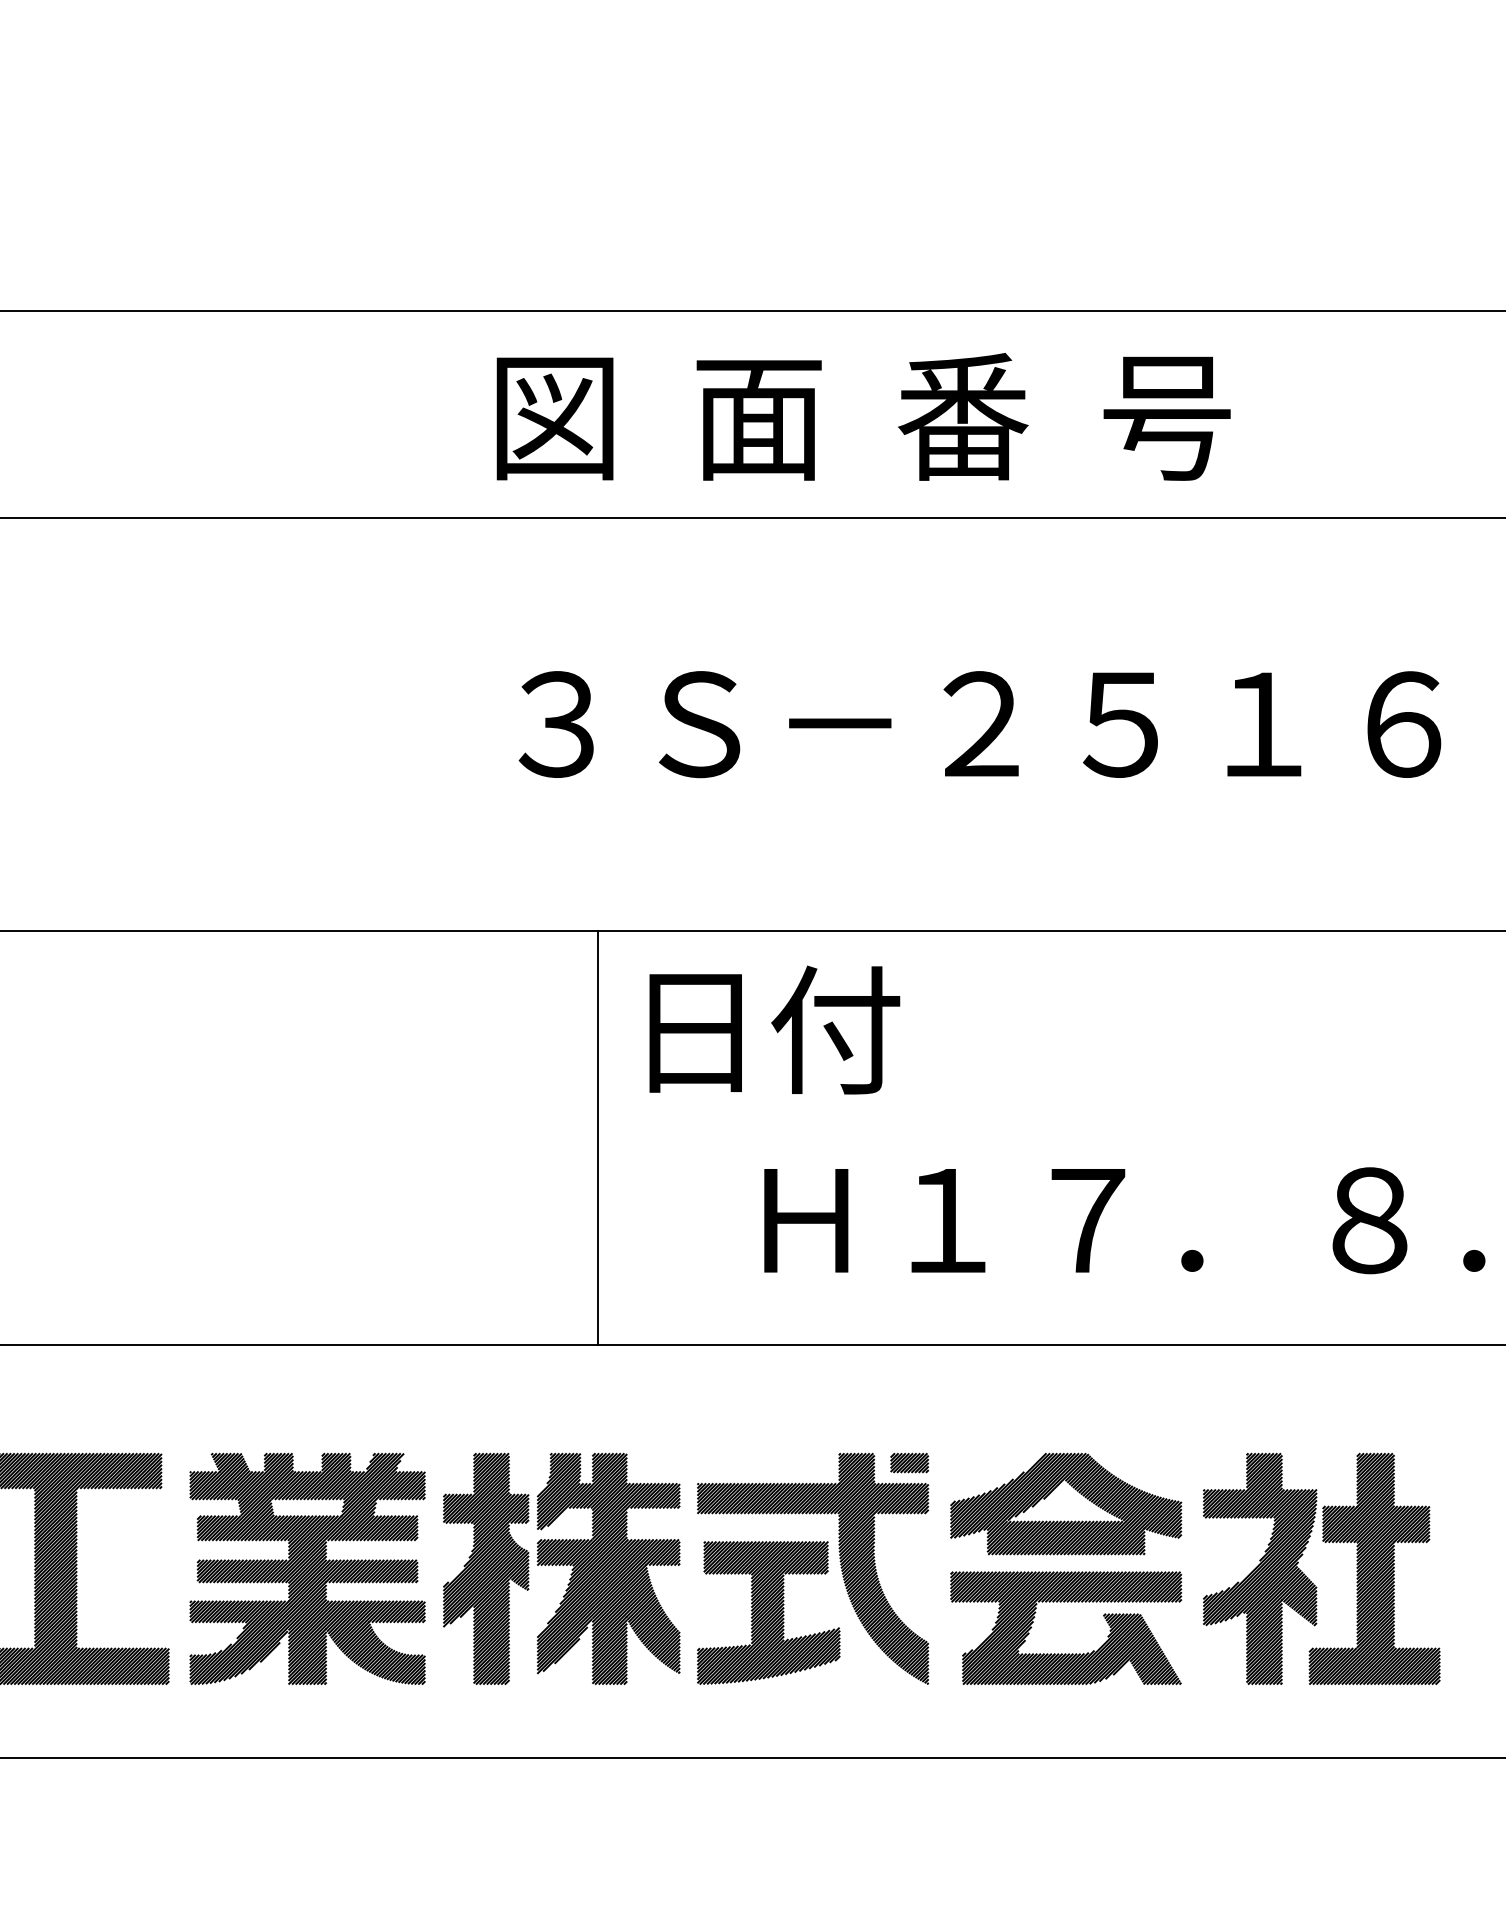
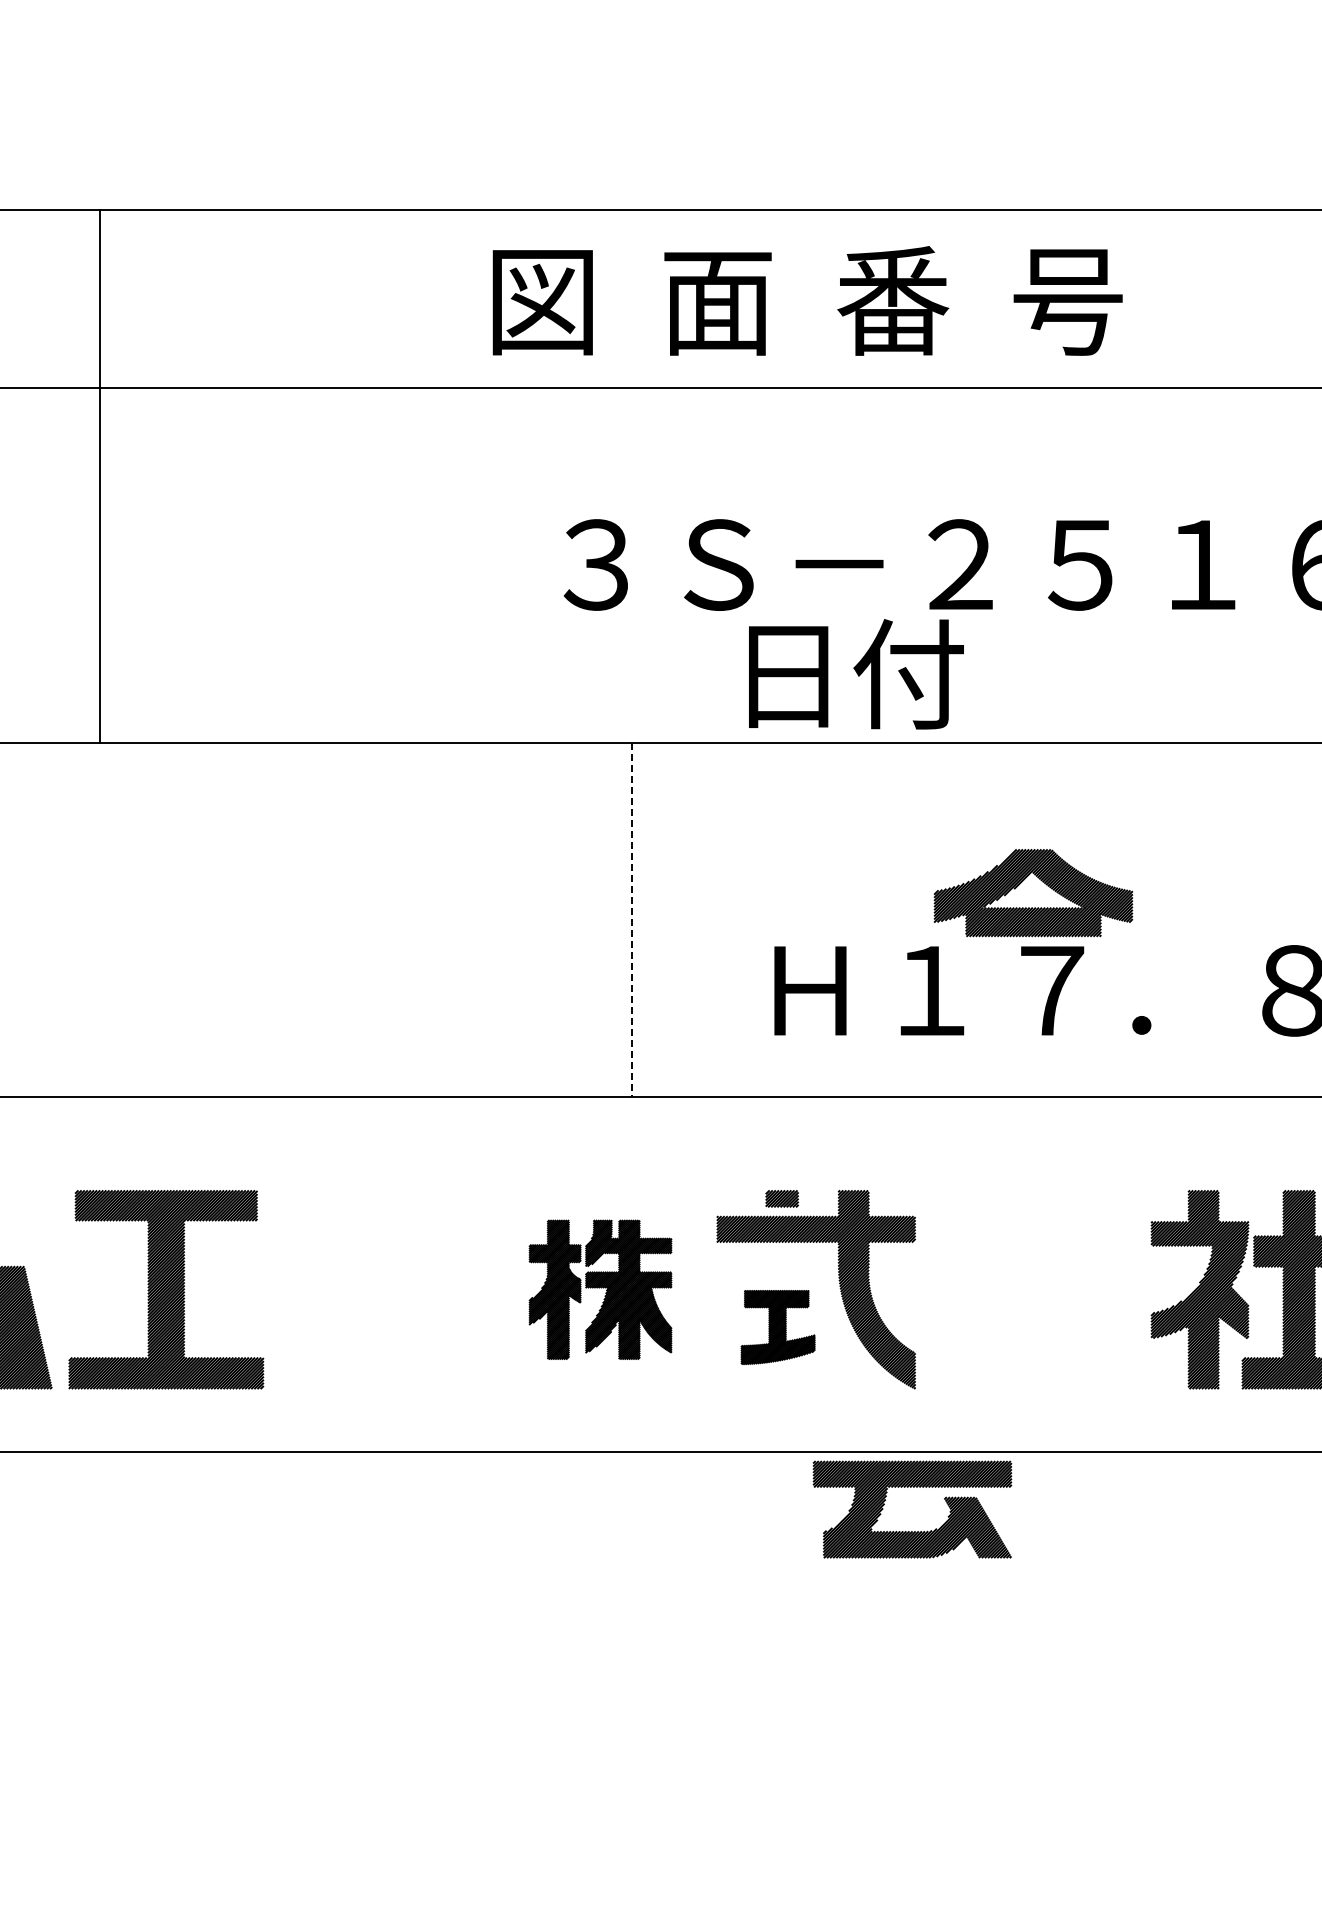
text: (863, 416) -> (807, 300), moved
text: (774, 1030) -> (856, 674), moved
line: (597, 1138) -> (631, 920), solid -> dashed
part: (908, 1462) -> (781, 1198), moved
part: (1066, 1504) -> (1033, 893), moved
part: (306, 1568) -> (381, 1289), removed
part: (561, 1568) -> (600, 1289), size x0.7
part: (767, 1612) -> (777, 1327), size x0.6
part: (1066, 1653) -> (912, 1531), moved

